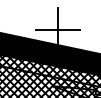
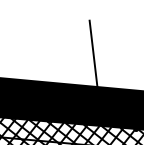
line: (57, 30) -> (93, 60), removed

